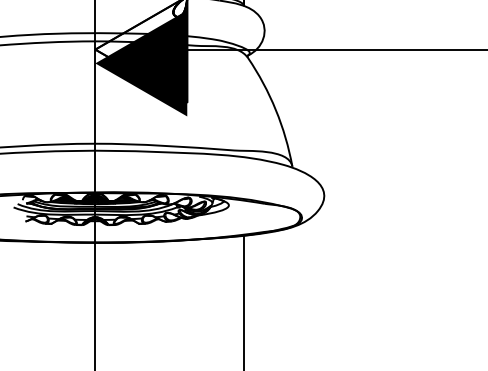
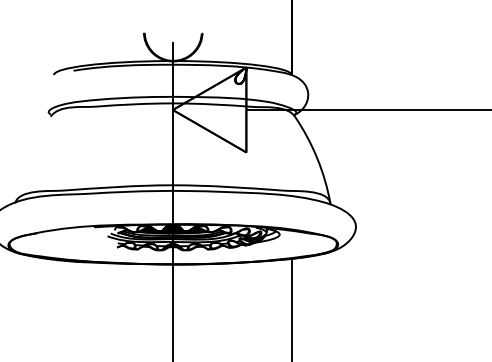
fill: (141, 62) -> (209, 120), removed

